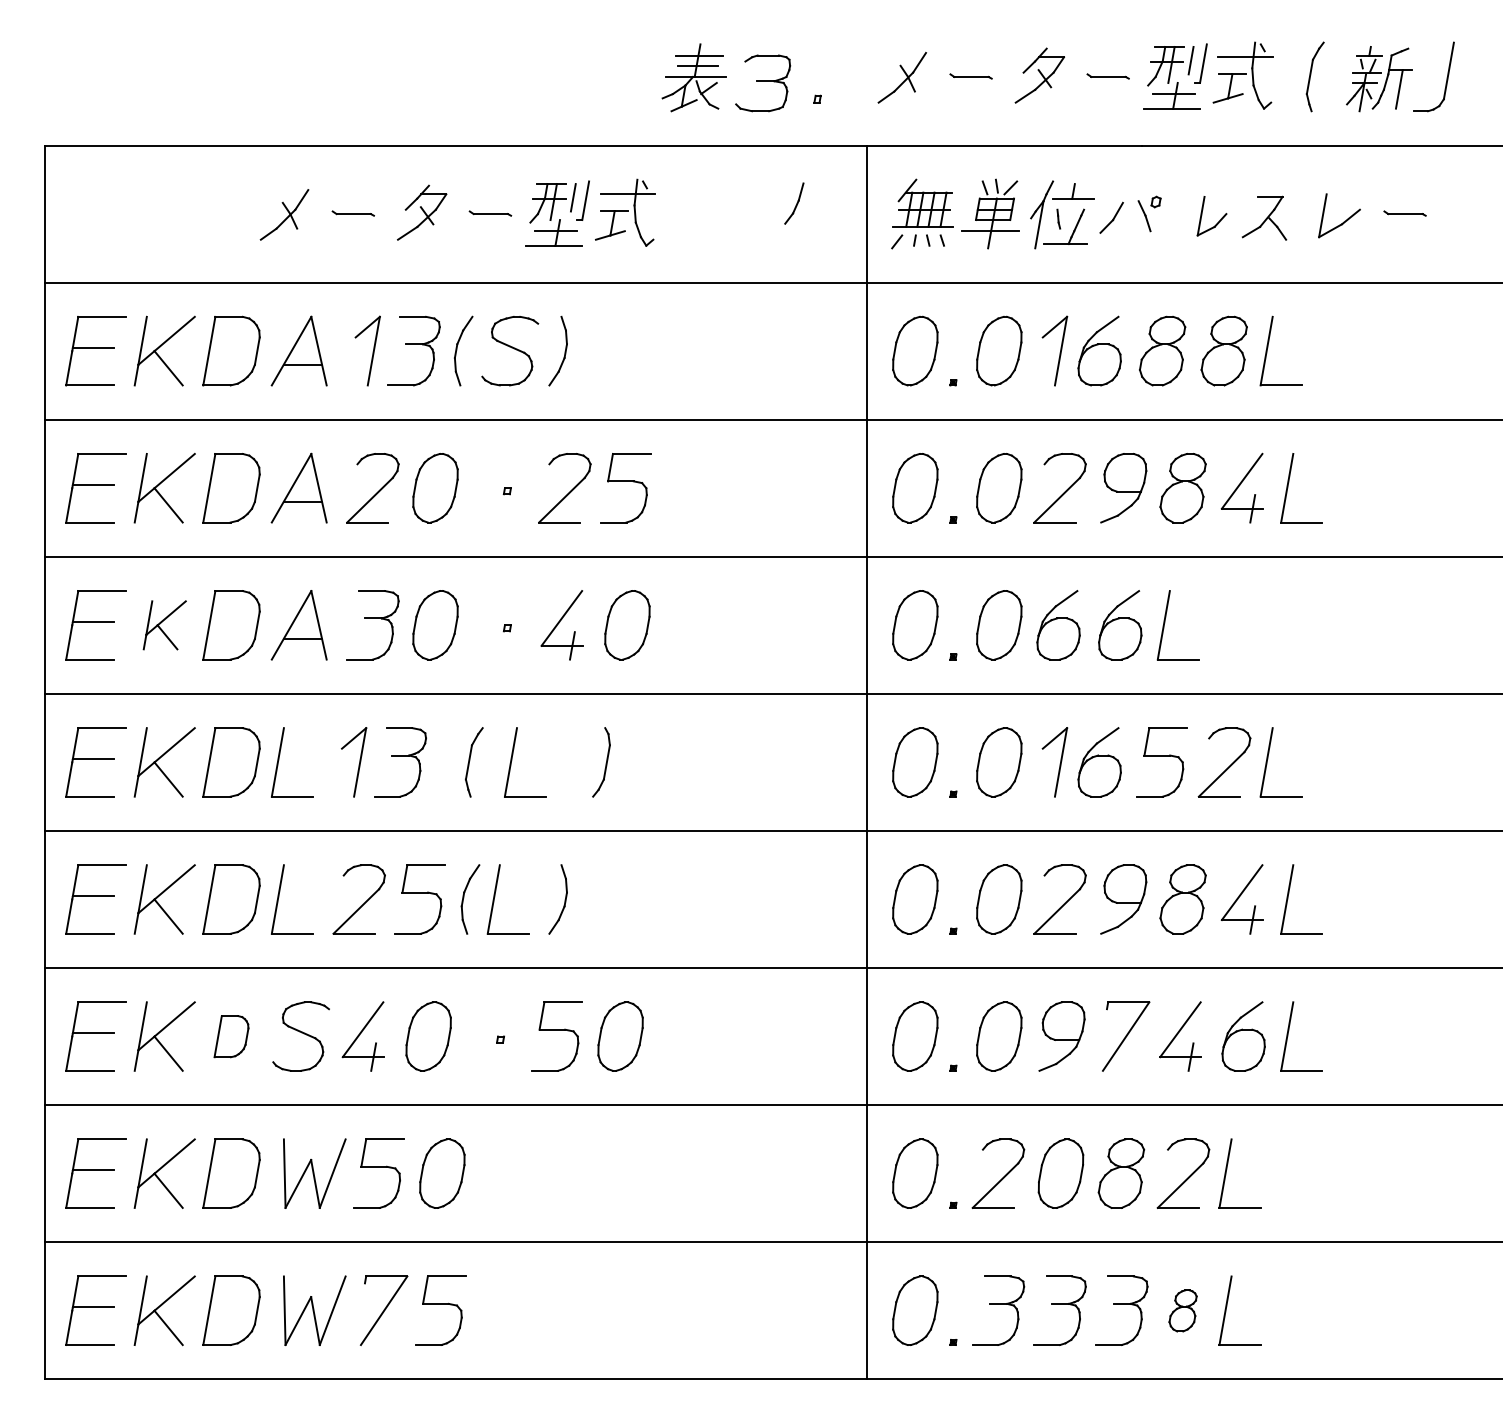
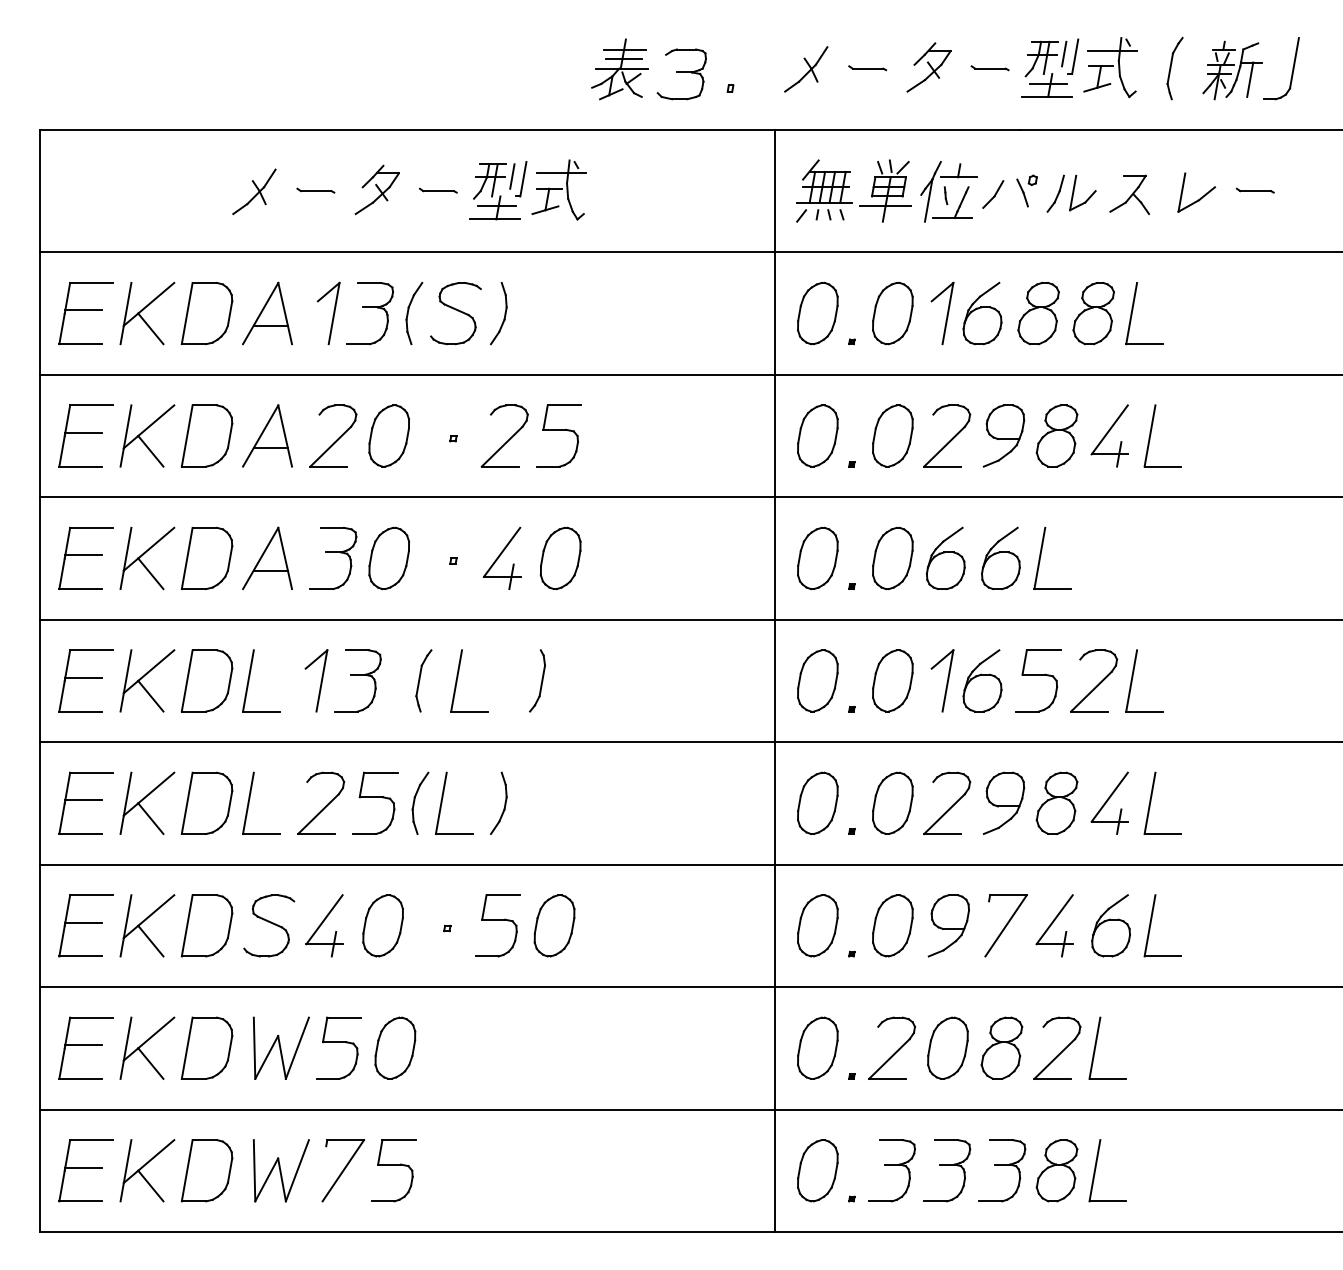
part: (794, 203) -> (1055, 193), moved
part: (164, 625) -> (147, 558), size x1.43
part: (230, 1036) -> (206, 925), size x1.67
part: (1182, 1310) -> (1056, 1170), size x1.67

